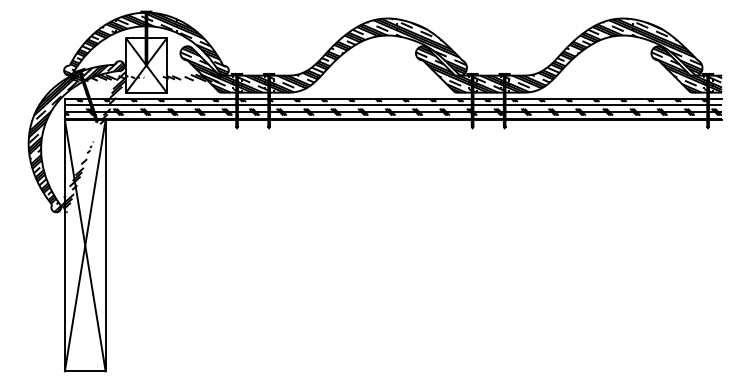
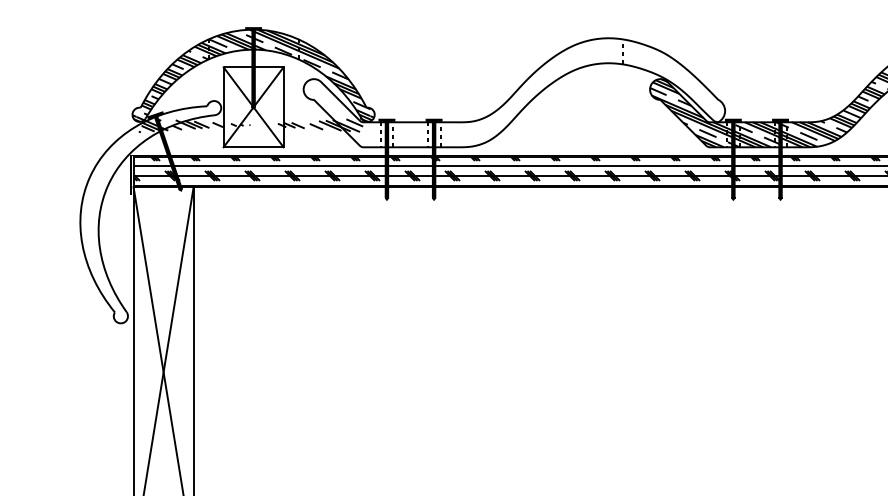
hatch: (323, 55) -> (514, 92), removed
hatch: (78, 137) -> (153, 213), removed

